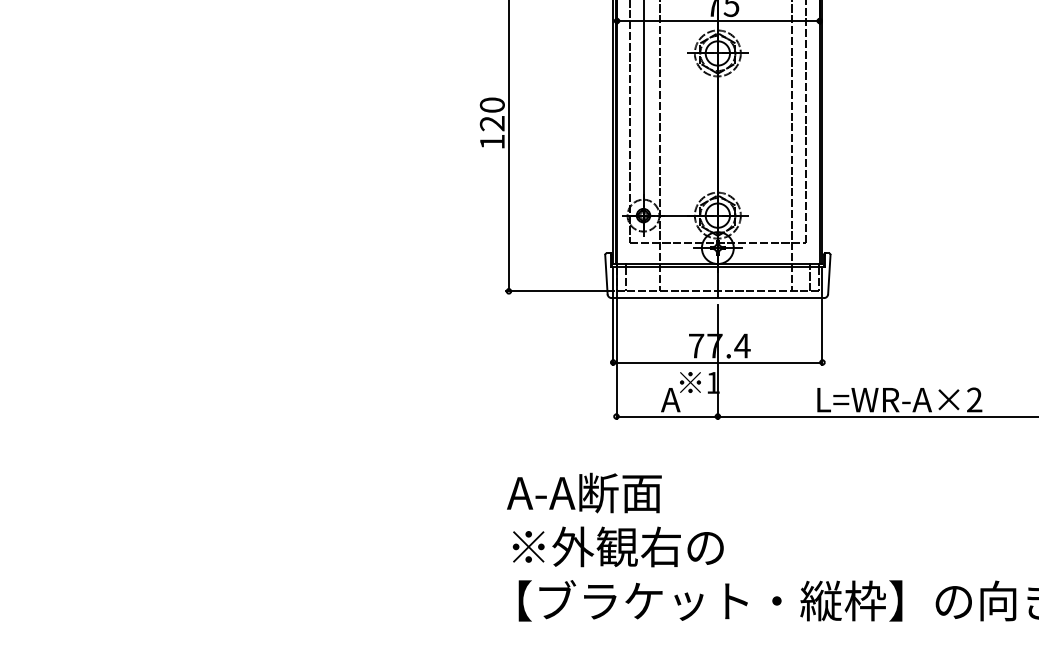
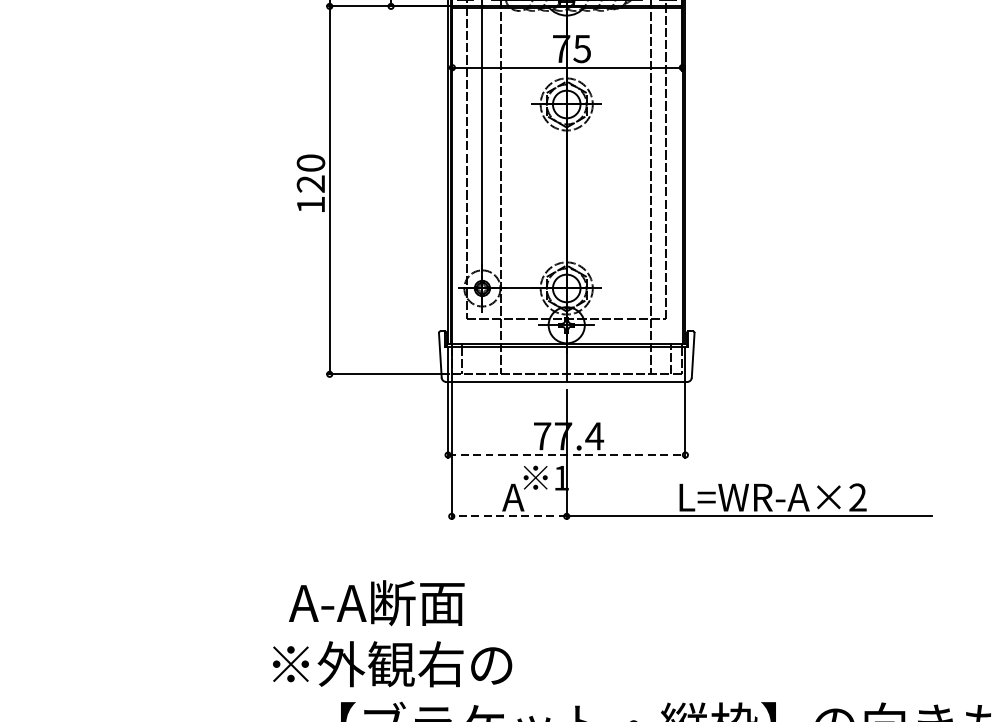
line: (717, 362) -> (566, 455), solid -> dashed
line: (667, 416) -> (509, 516), solid -> dashed
text: (584, 492) -> (376, 602), moved
text: (617, 546) -> (391, 663), moved

